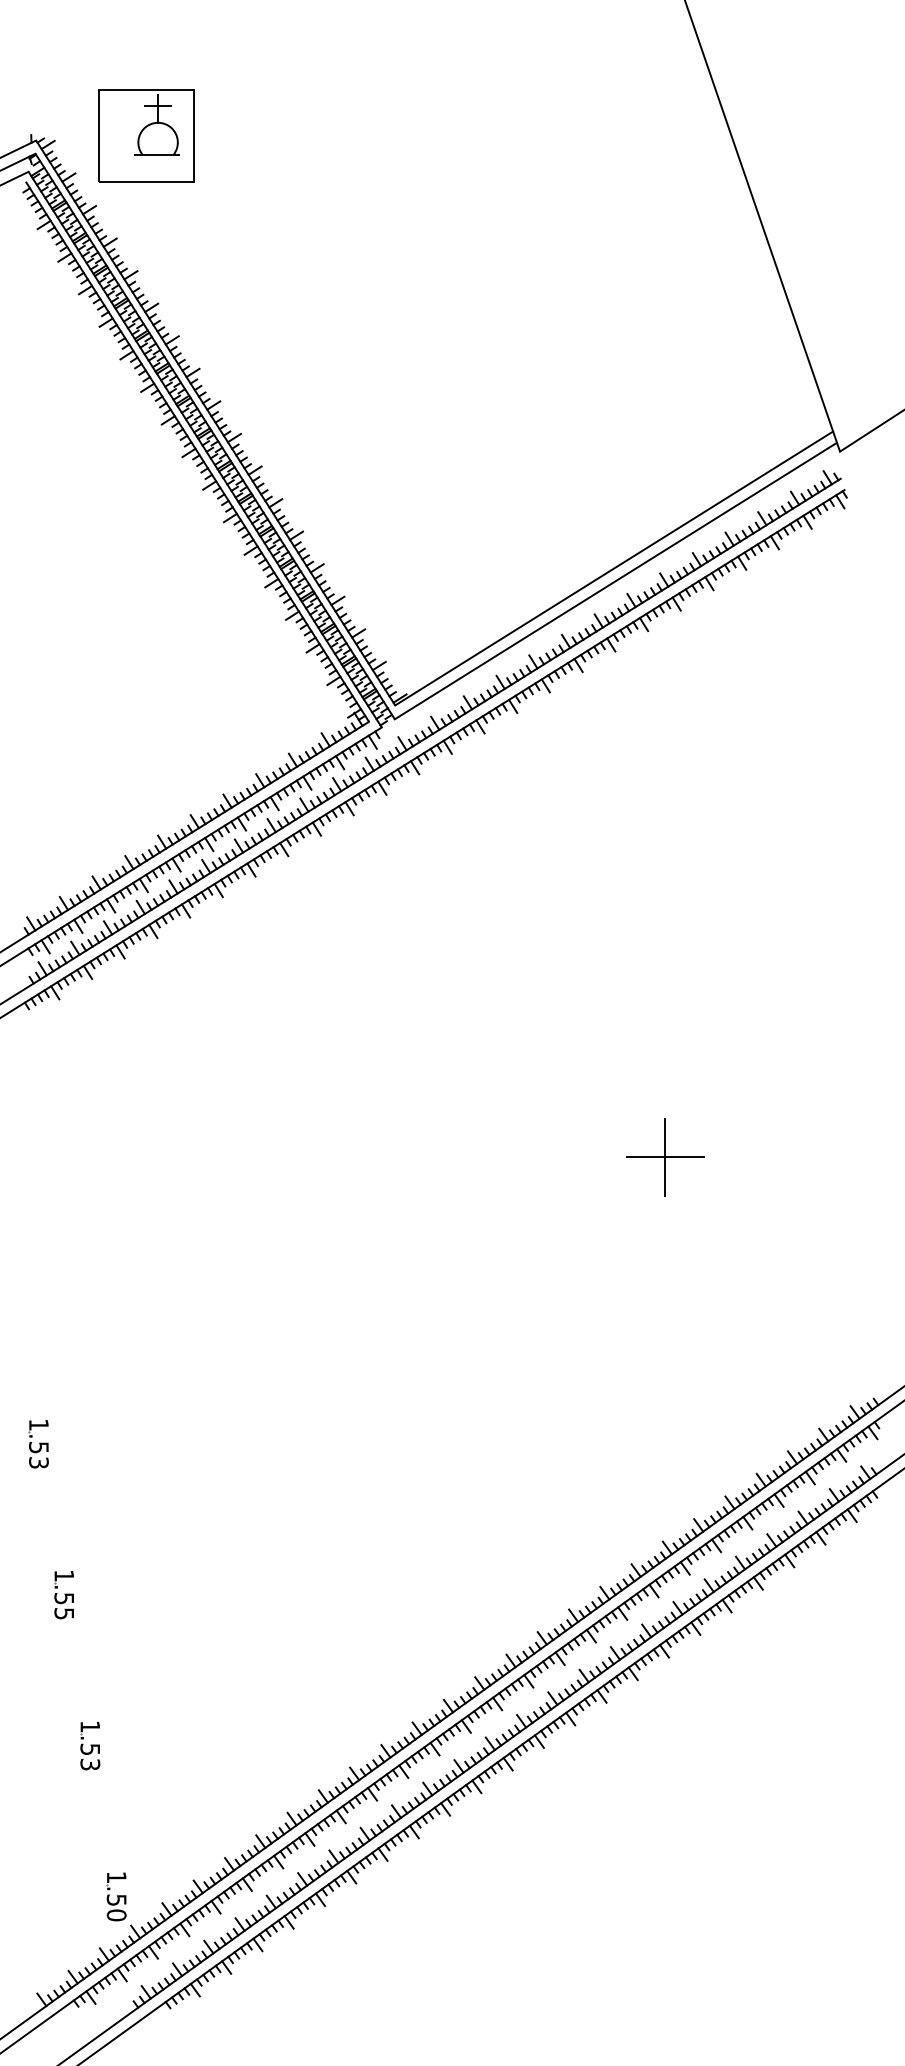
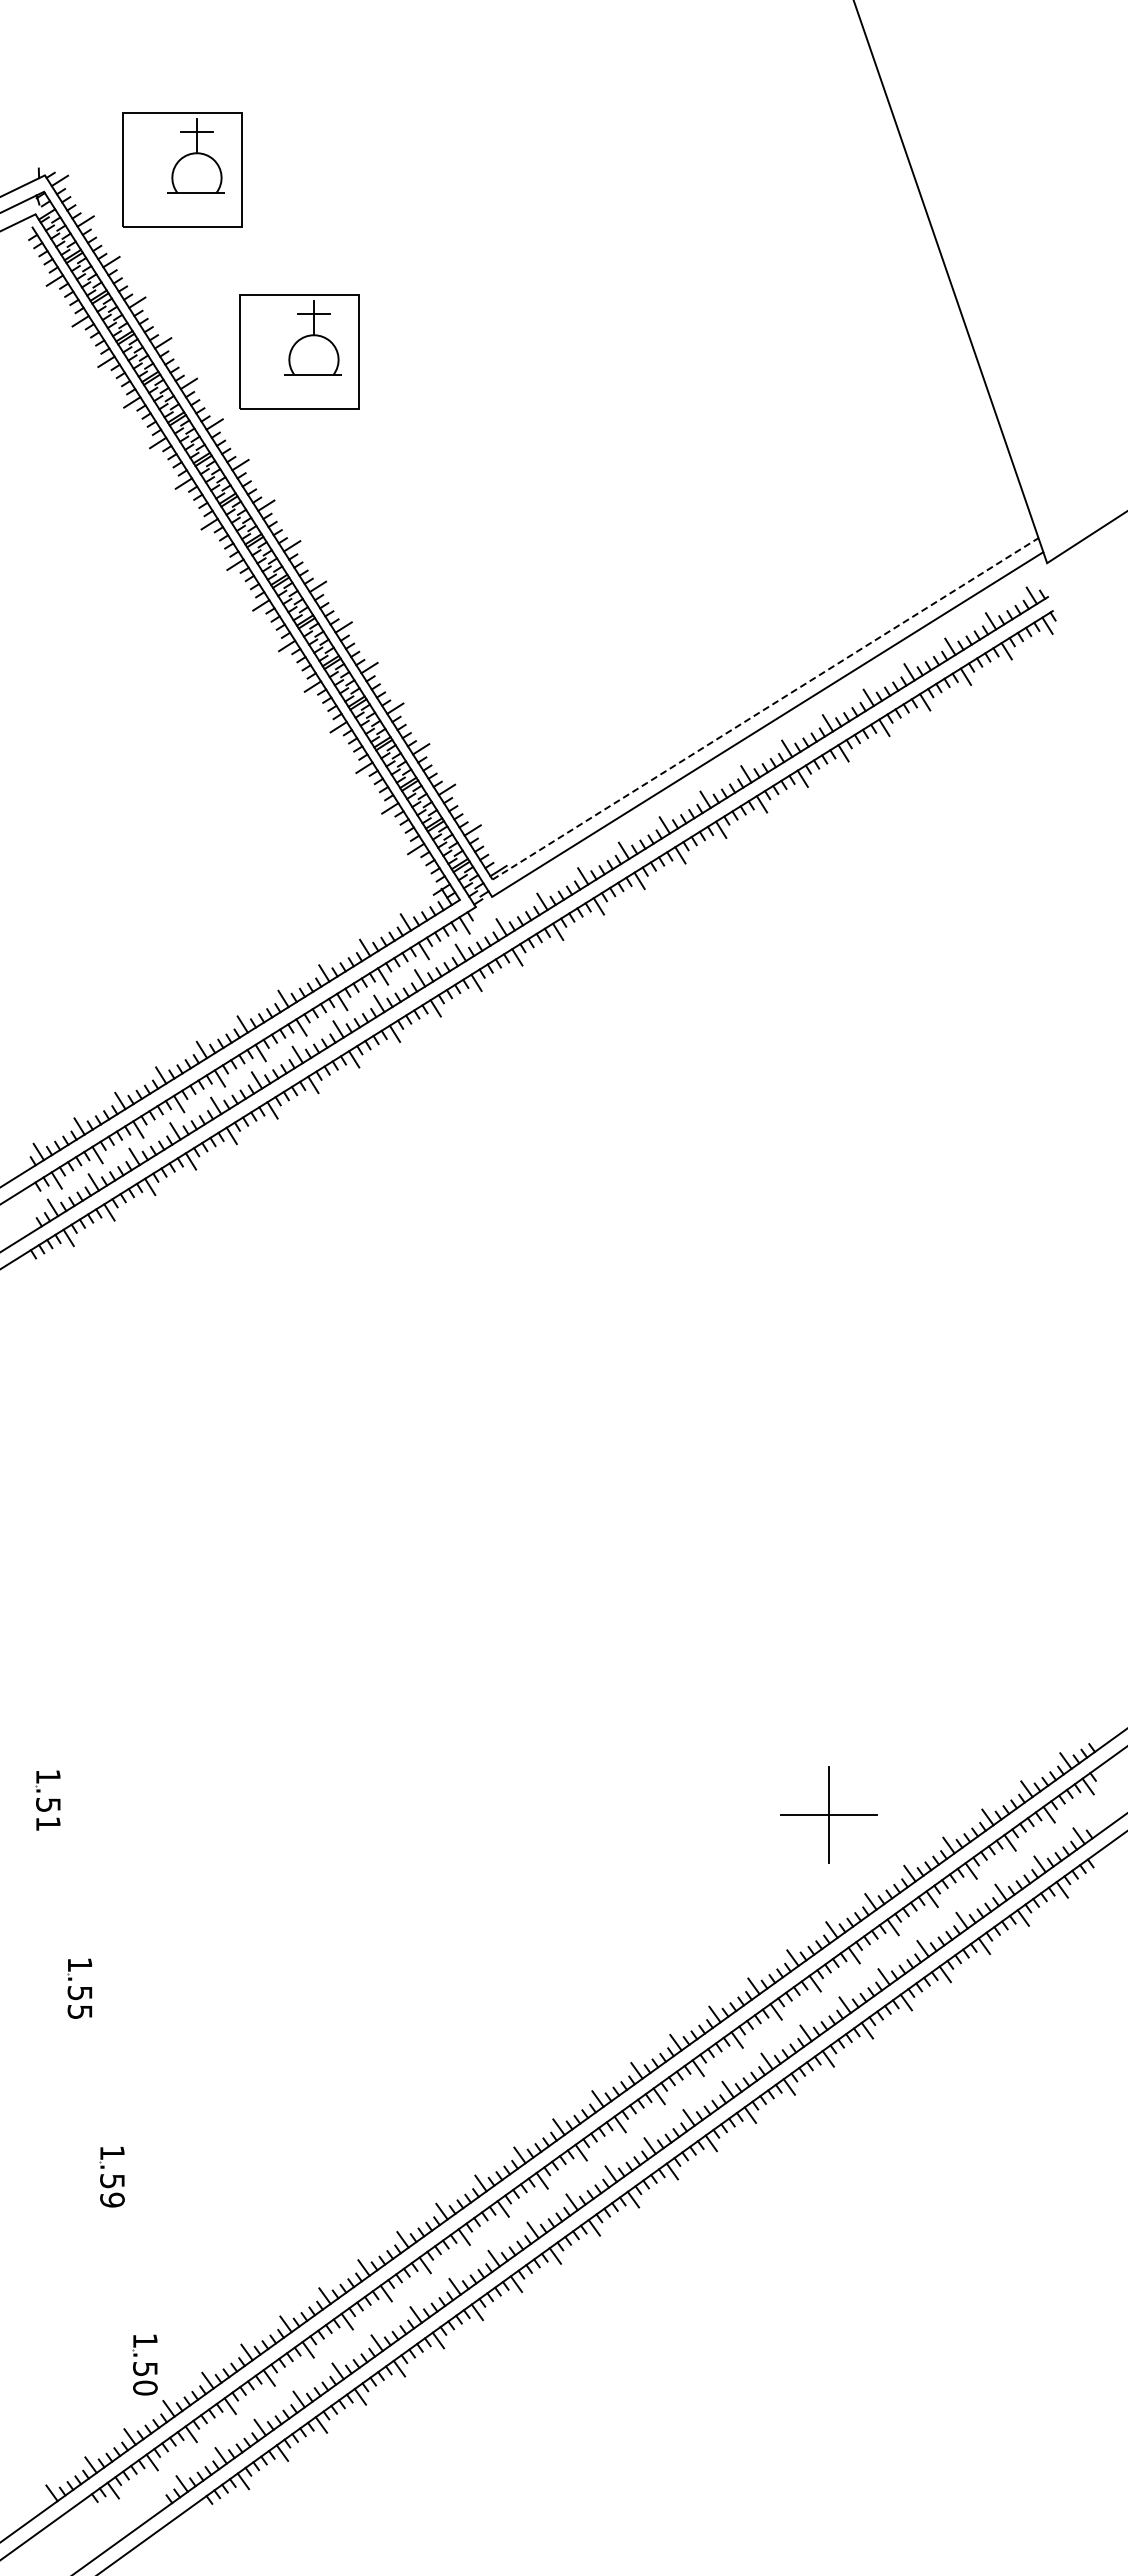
part: (240, 281) -> (299, 351), added
line: (614, 568) -> (765, 708), solid -> dashed
part: (664, 1156) -> (828, 1814), moved
text: (39, 1462) -> (48, 1823), 1.53 -> 1.51
text: (90, 1764) -> (112, 2199), 1.53 -> 1.59

